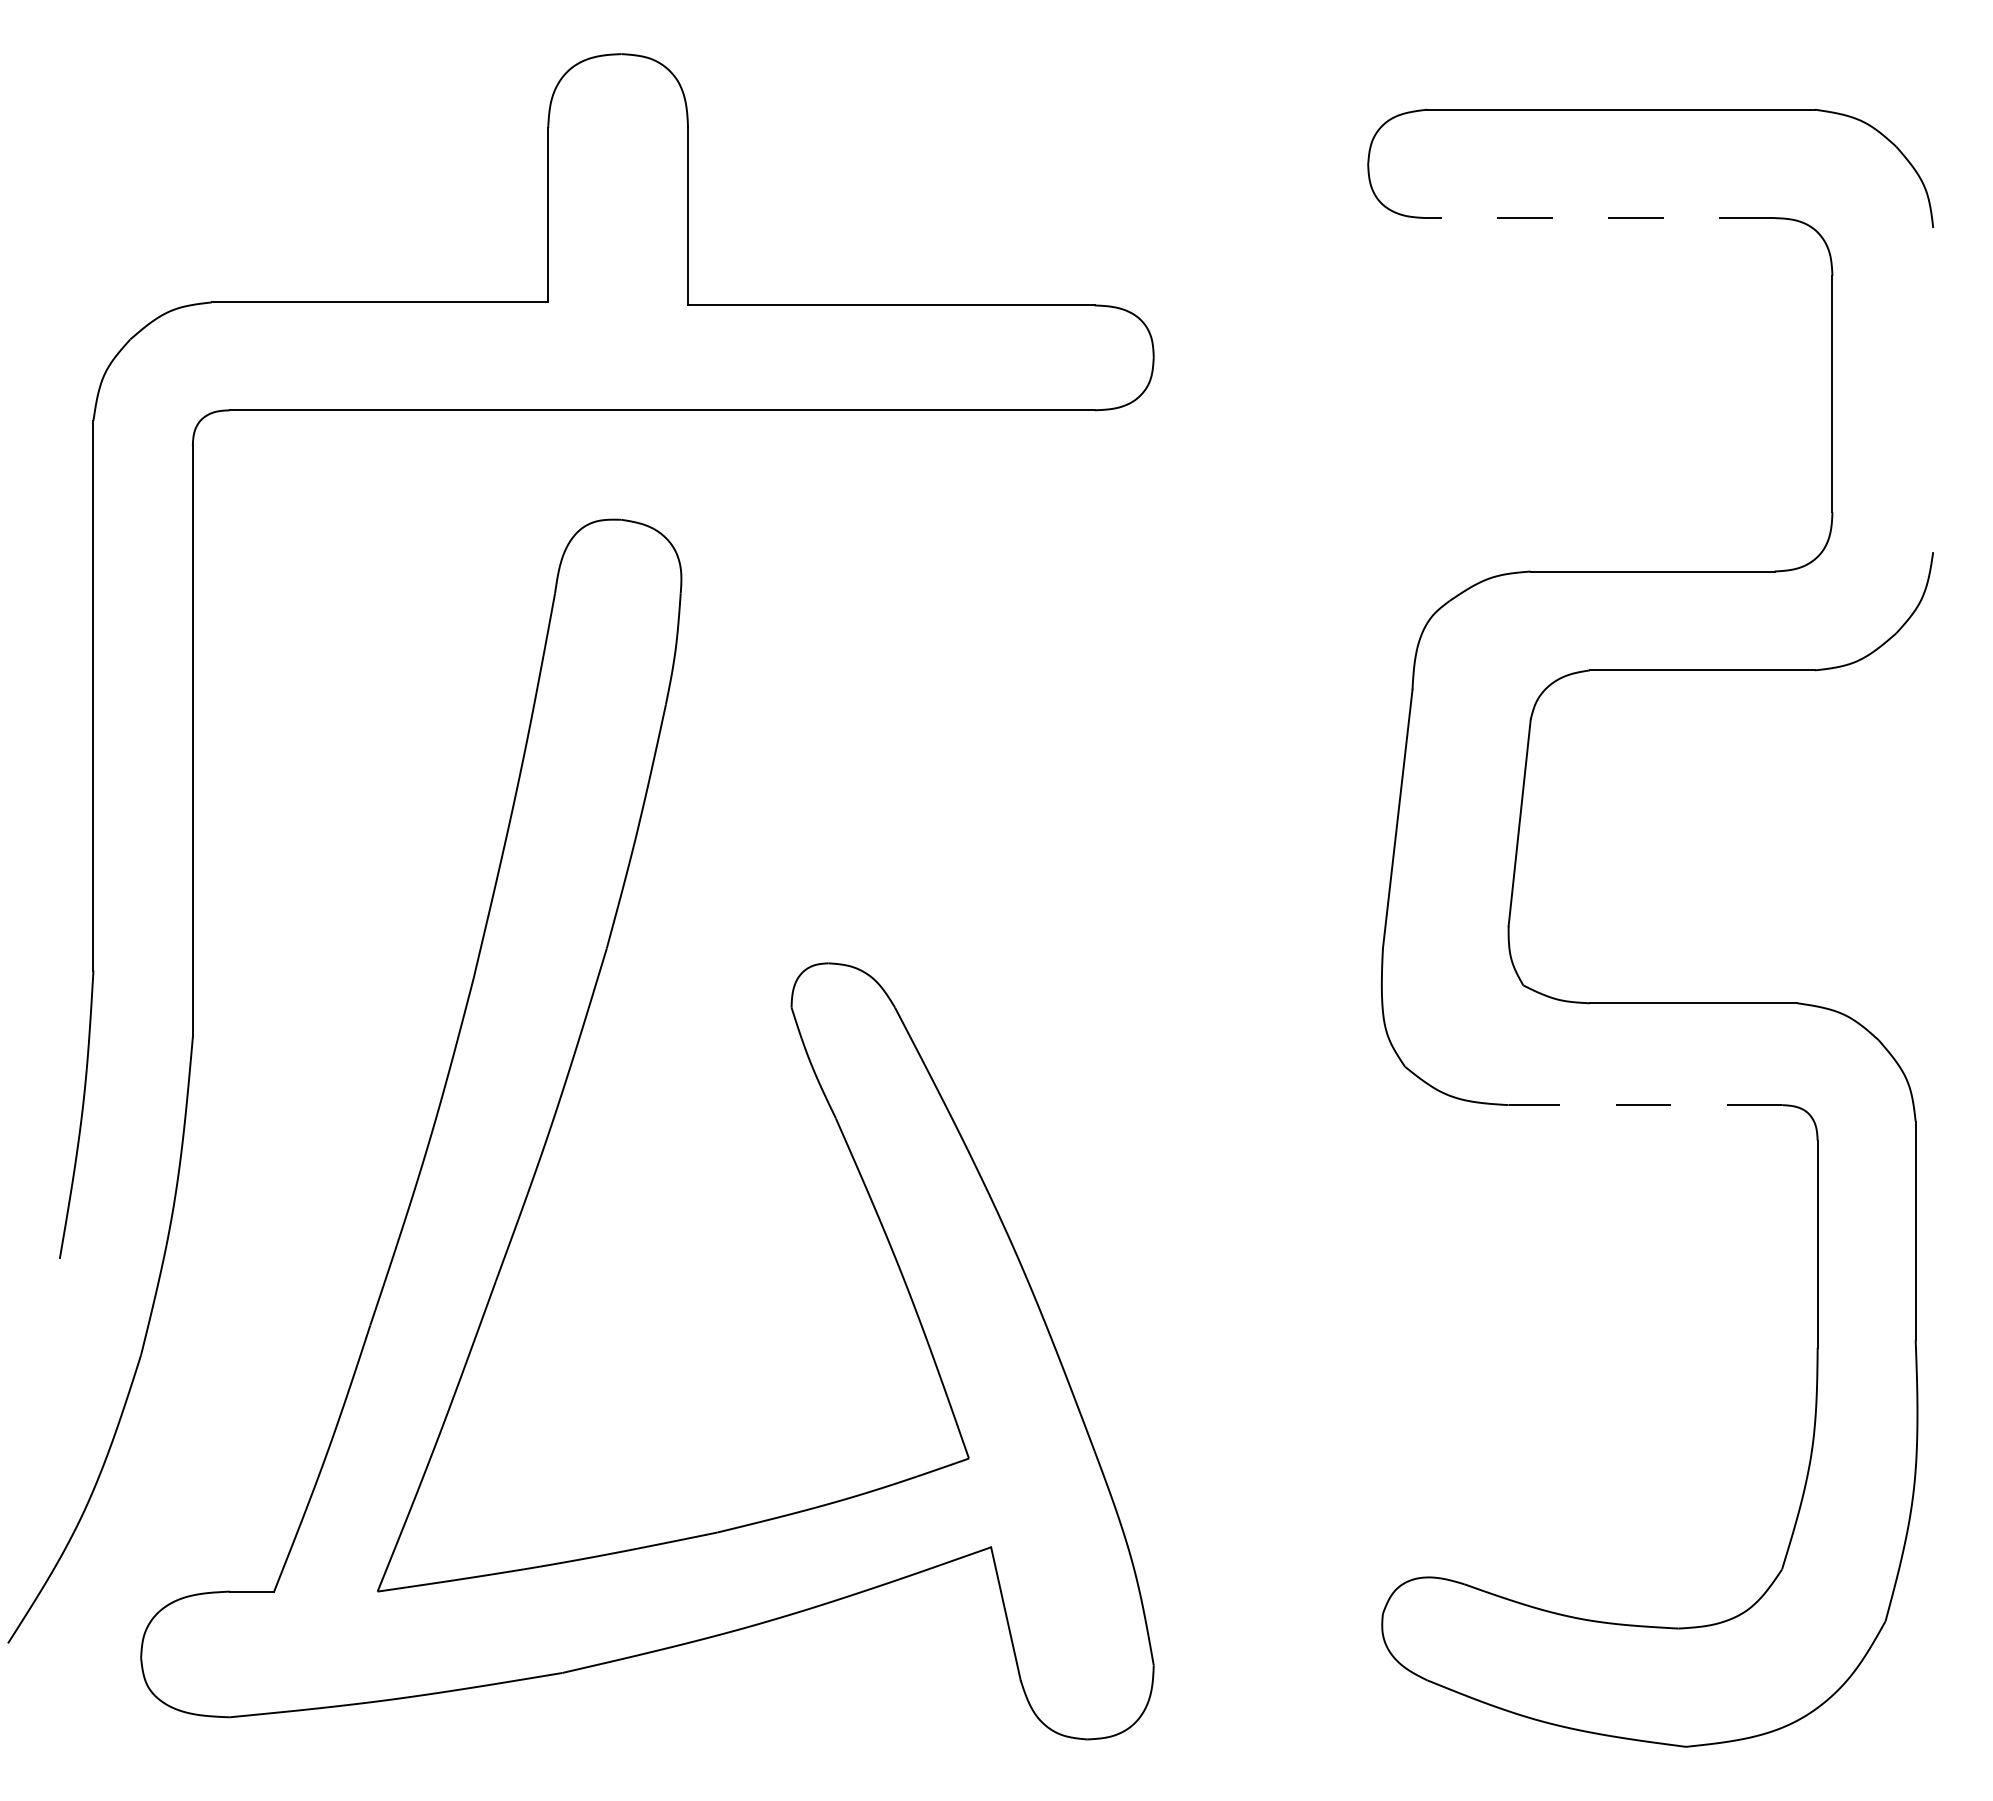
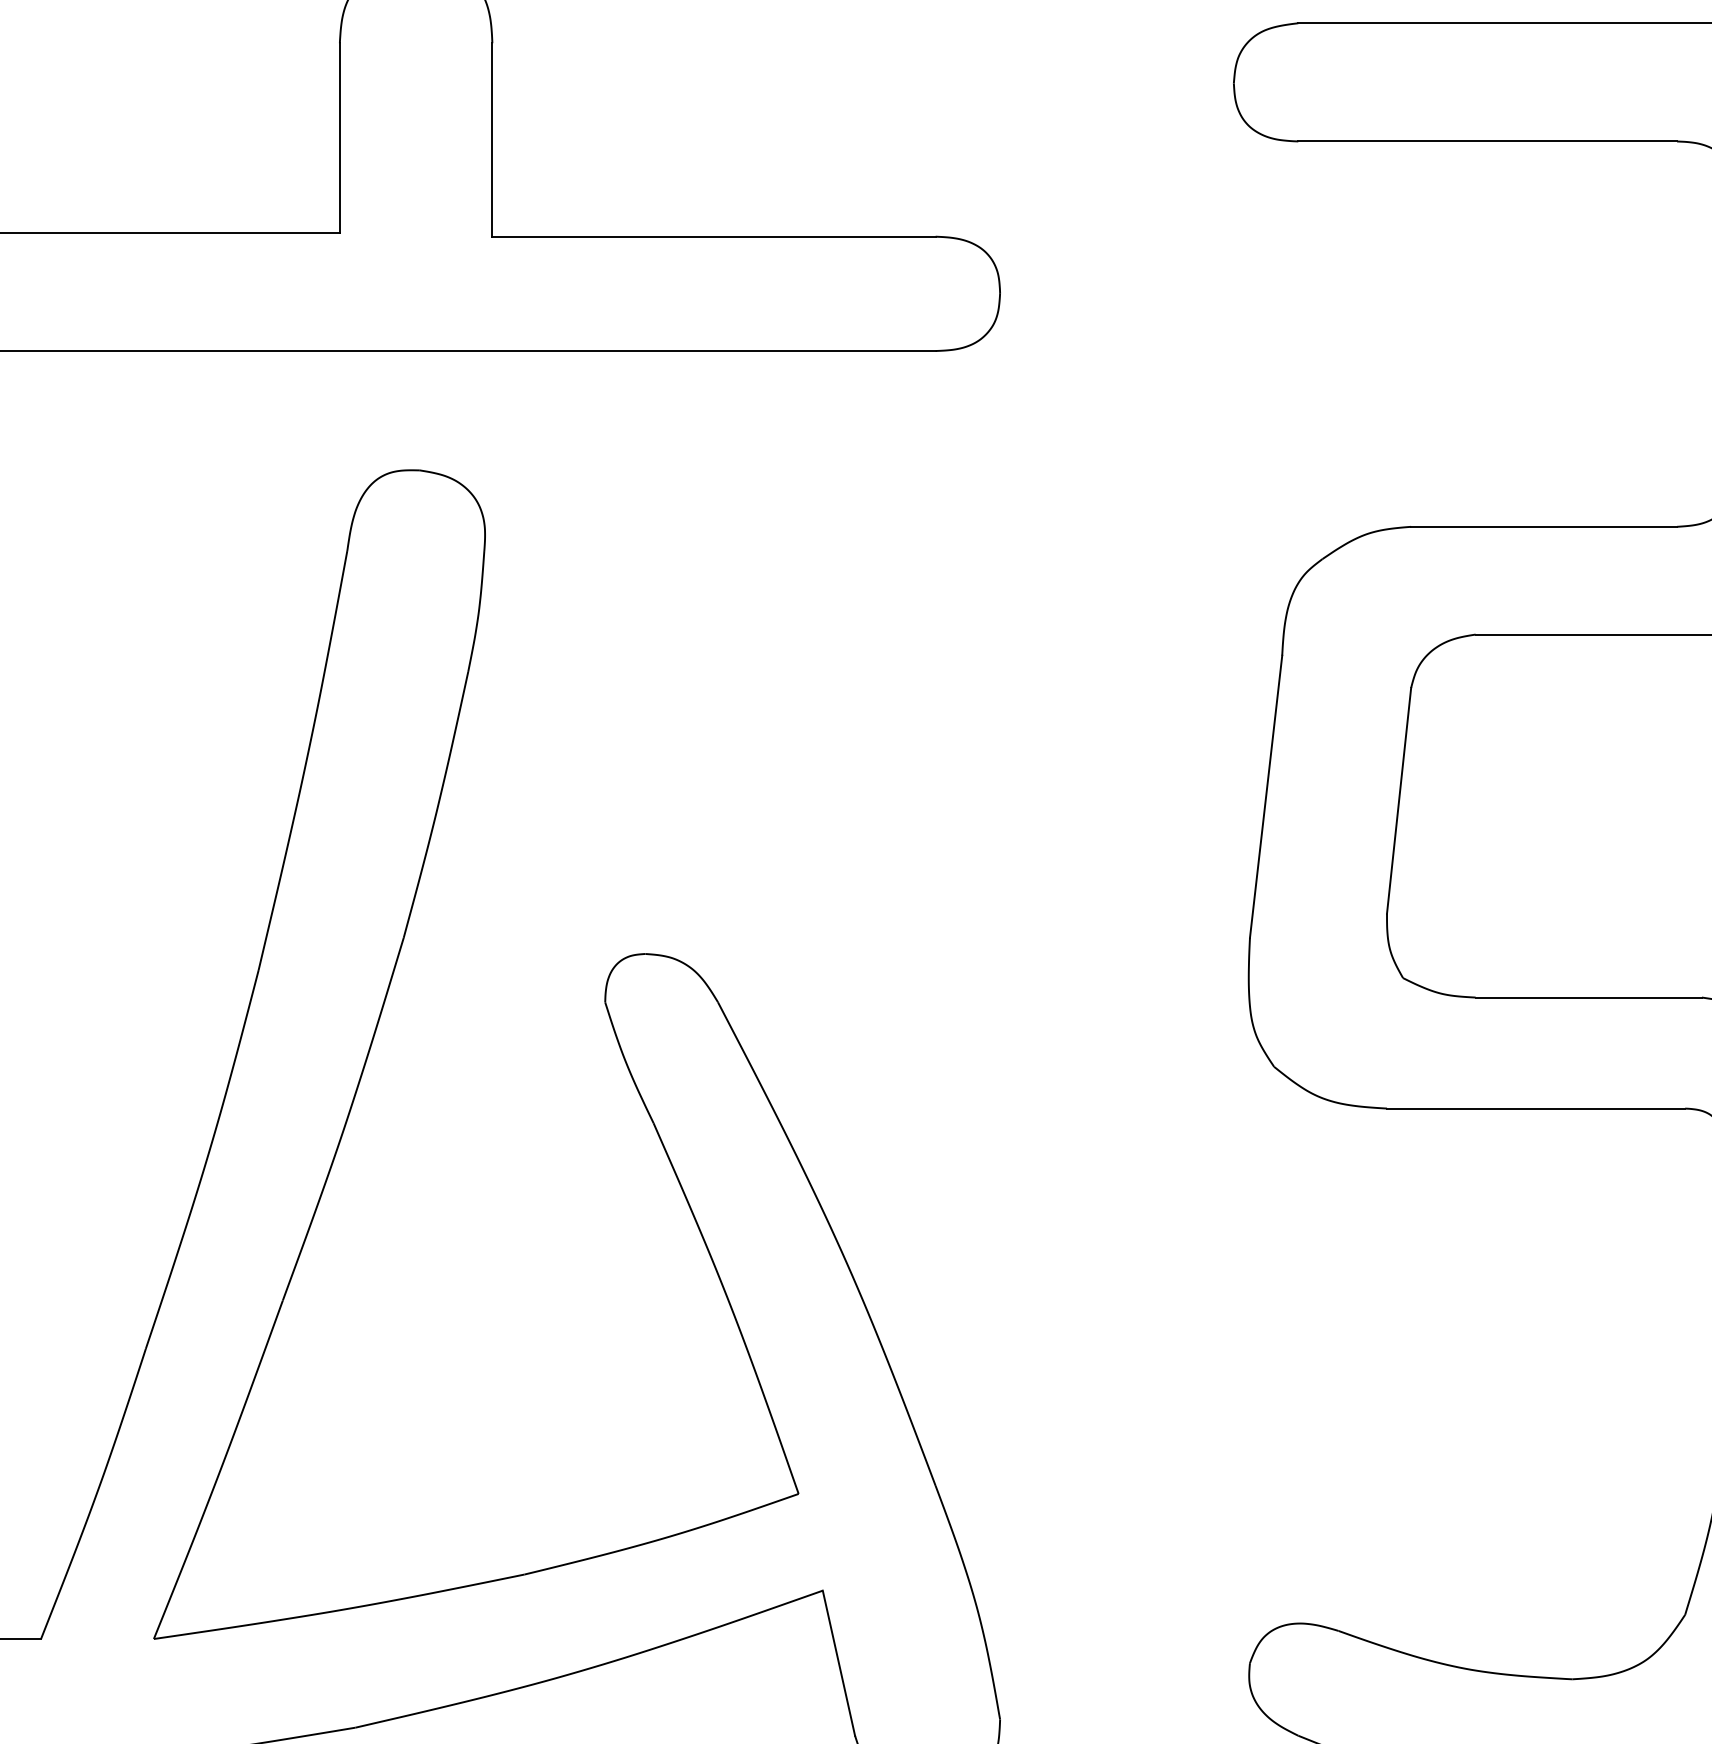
line: (1600, 218) -> (1487, 141), dashed -> solid
line: (1645, 1105) -> (1536, 1108), dashed -> solid

